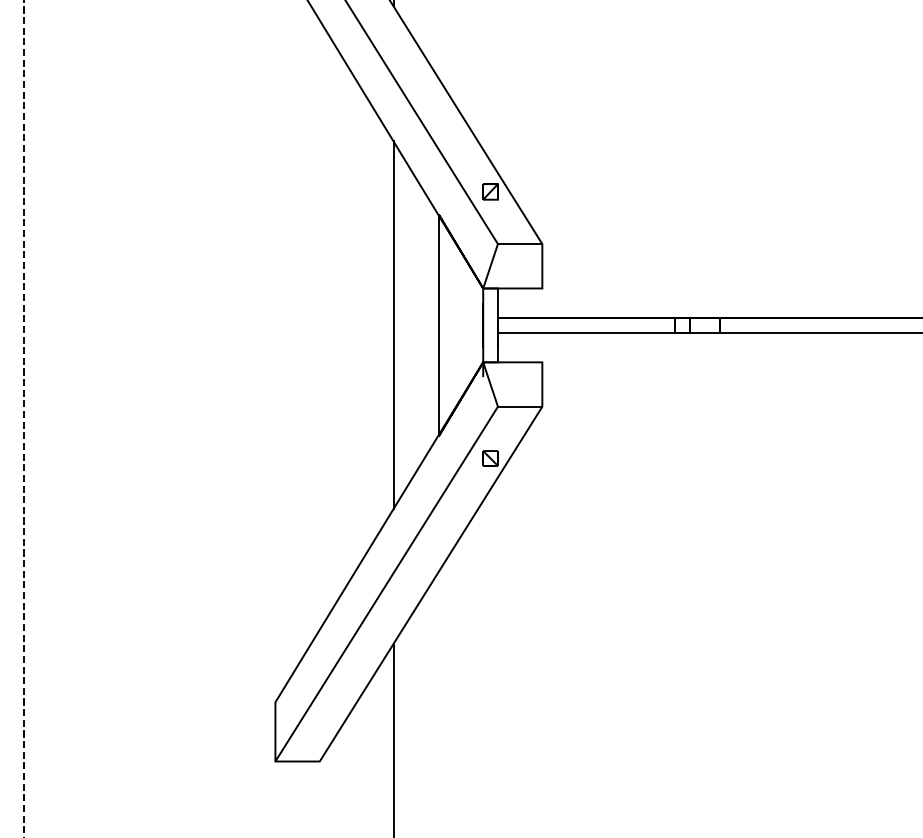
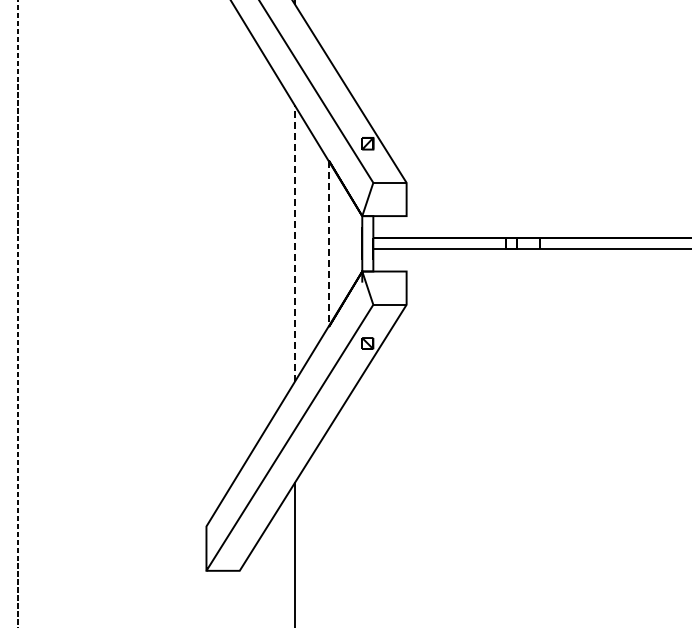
line: (394, 324) -> (295, 243), solid -> dashed
line: (439, 326) -> (329, 244), solid -> dashed

